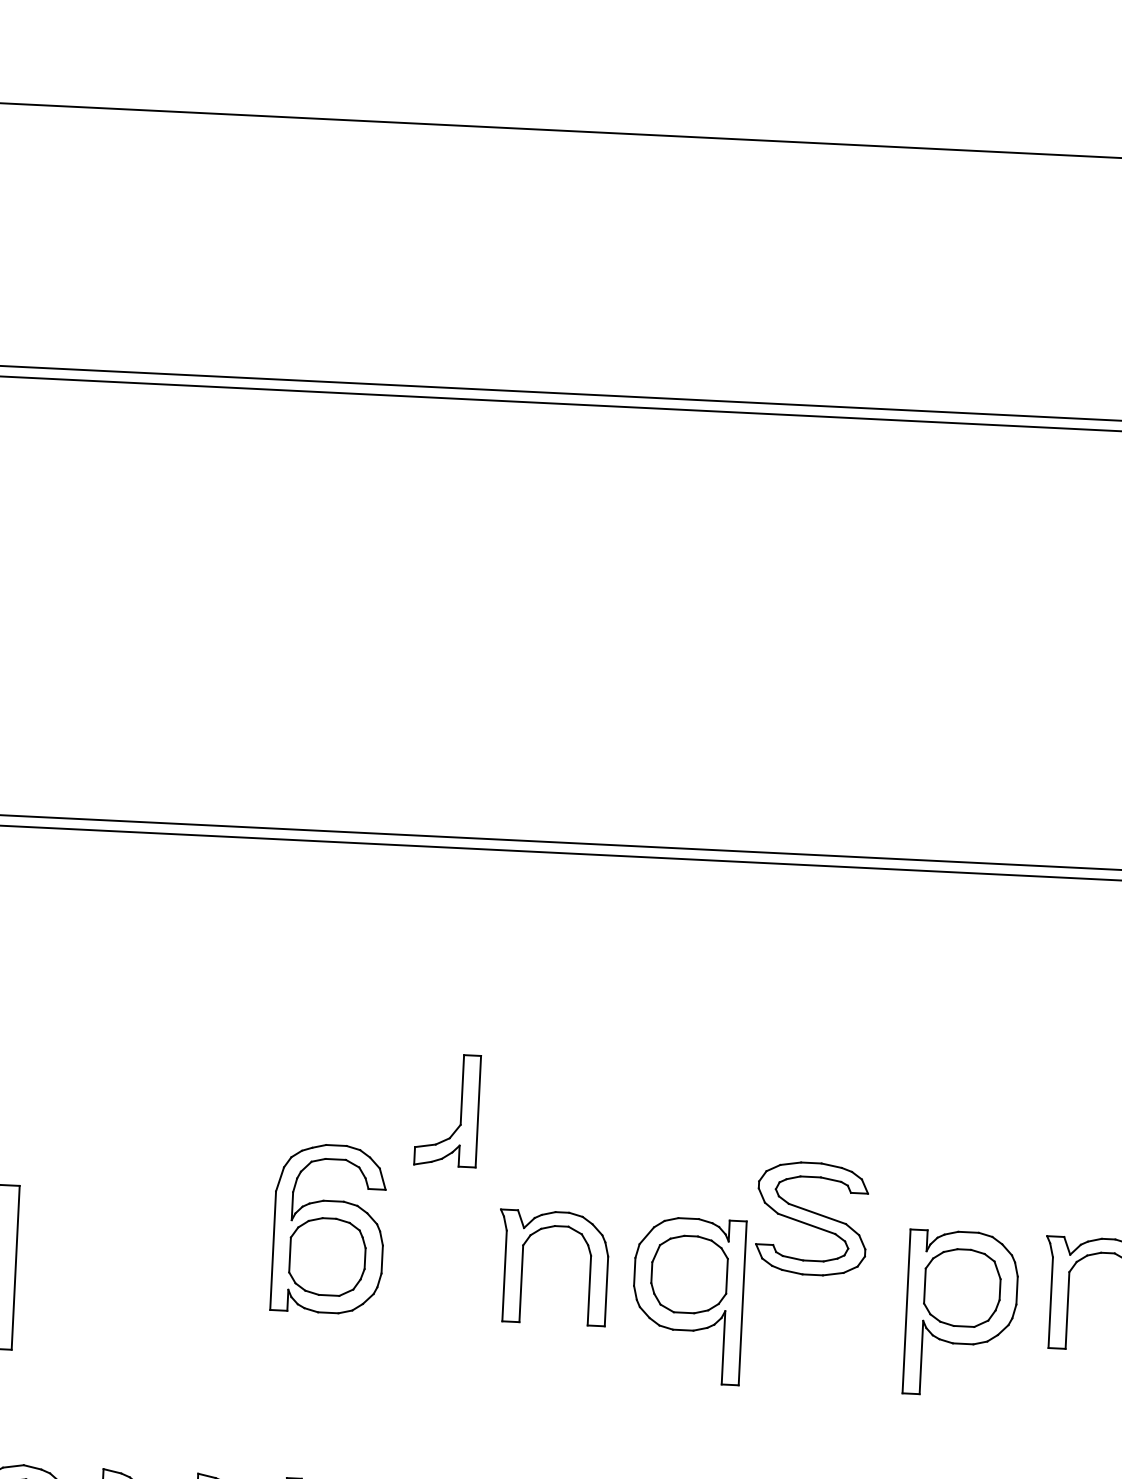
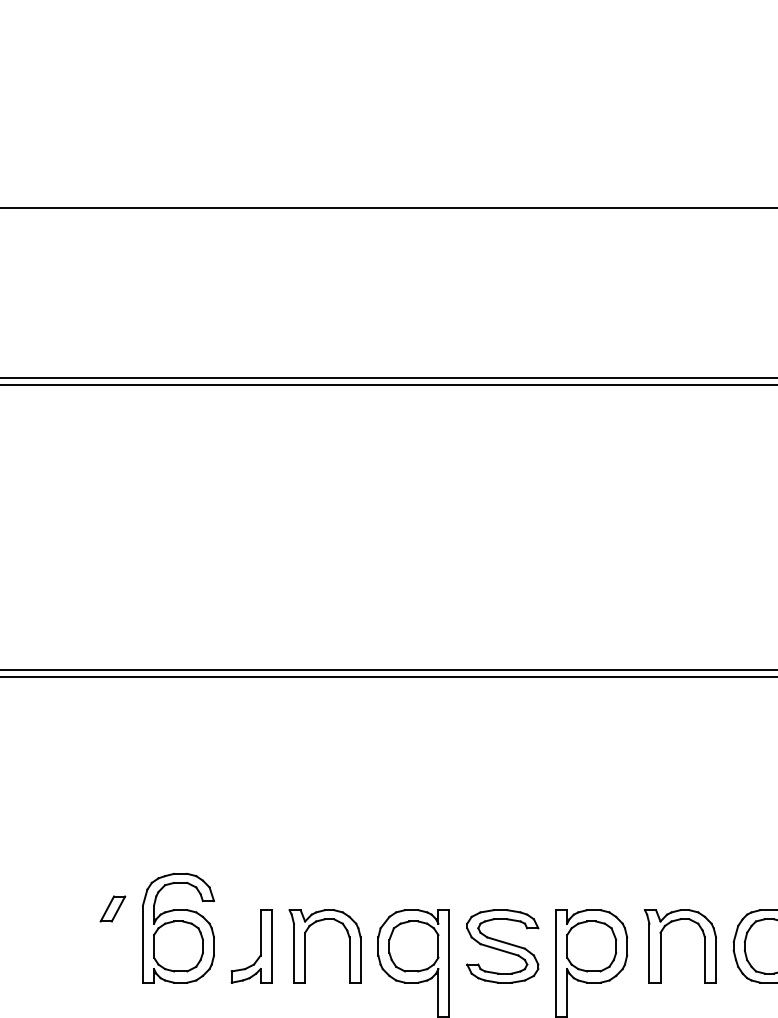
part: (461, 1110) -> (260, 946), moved
part: (229, 1193) -> (112, 908), added
part: (811, 1219) -> (502, 946), moved

